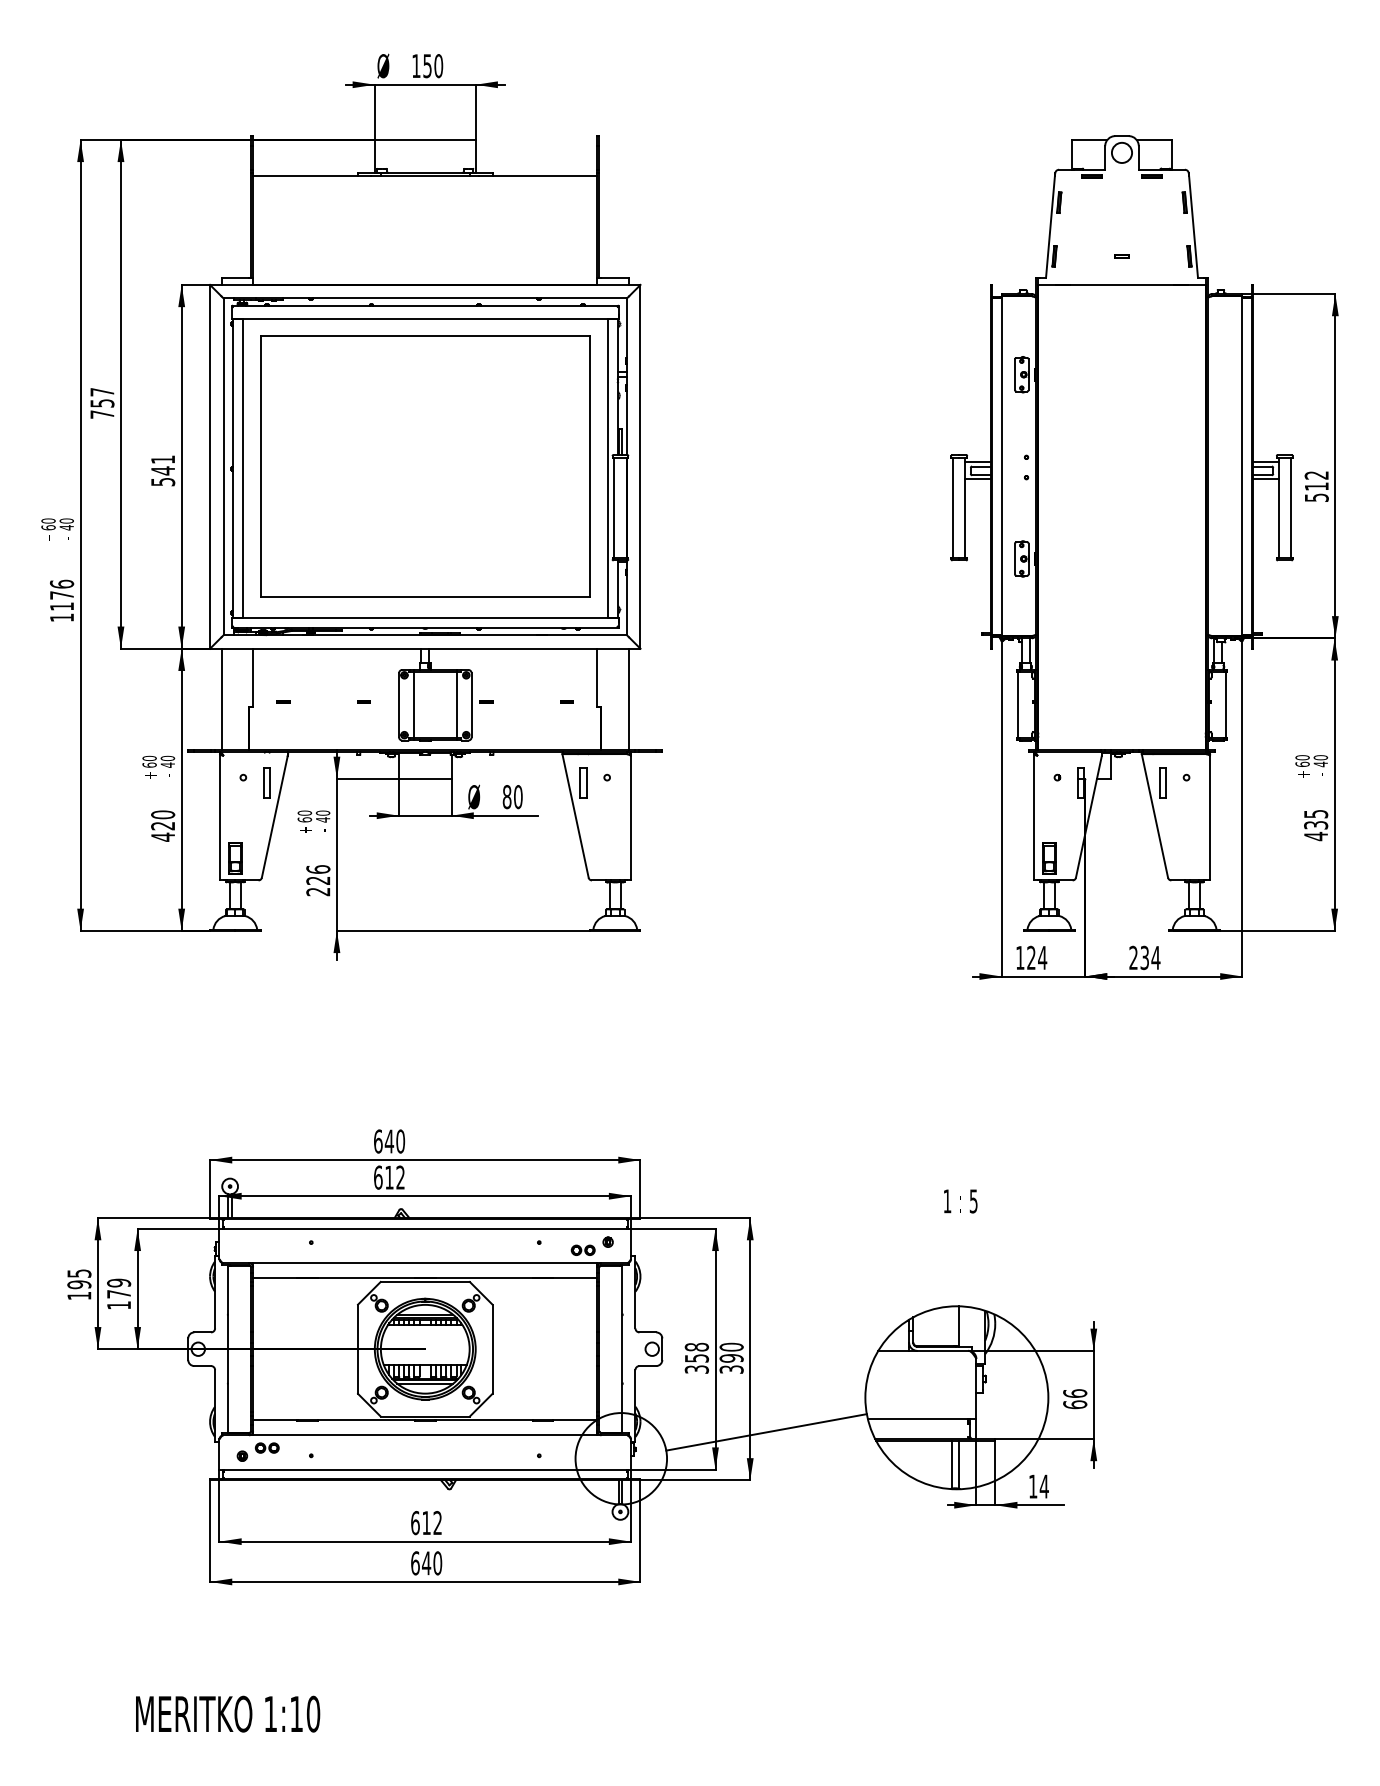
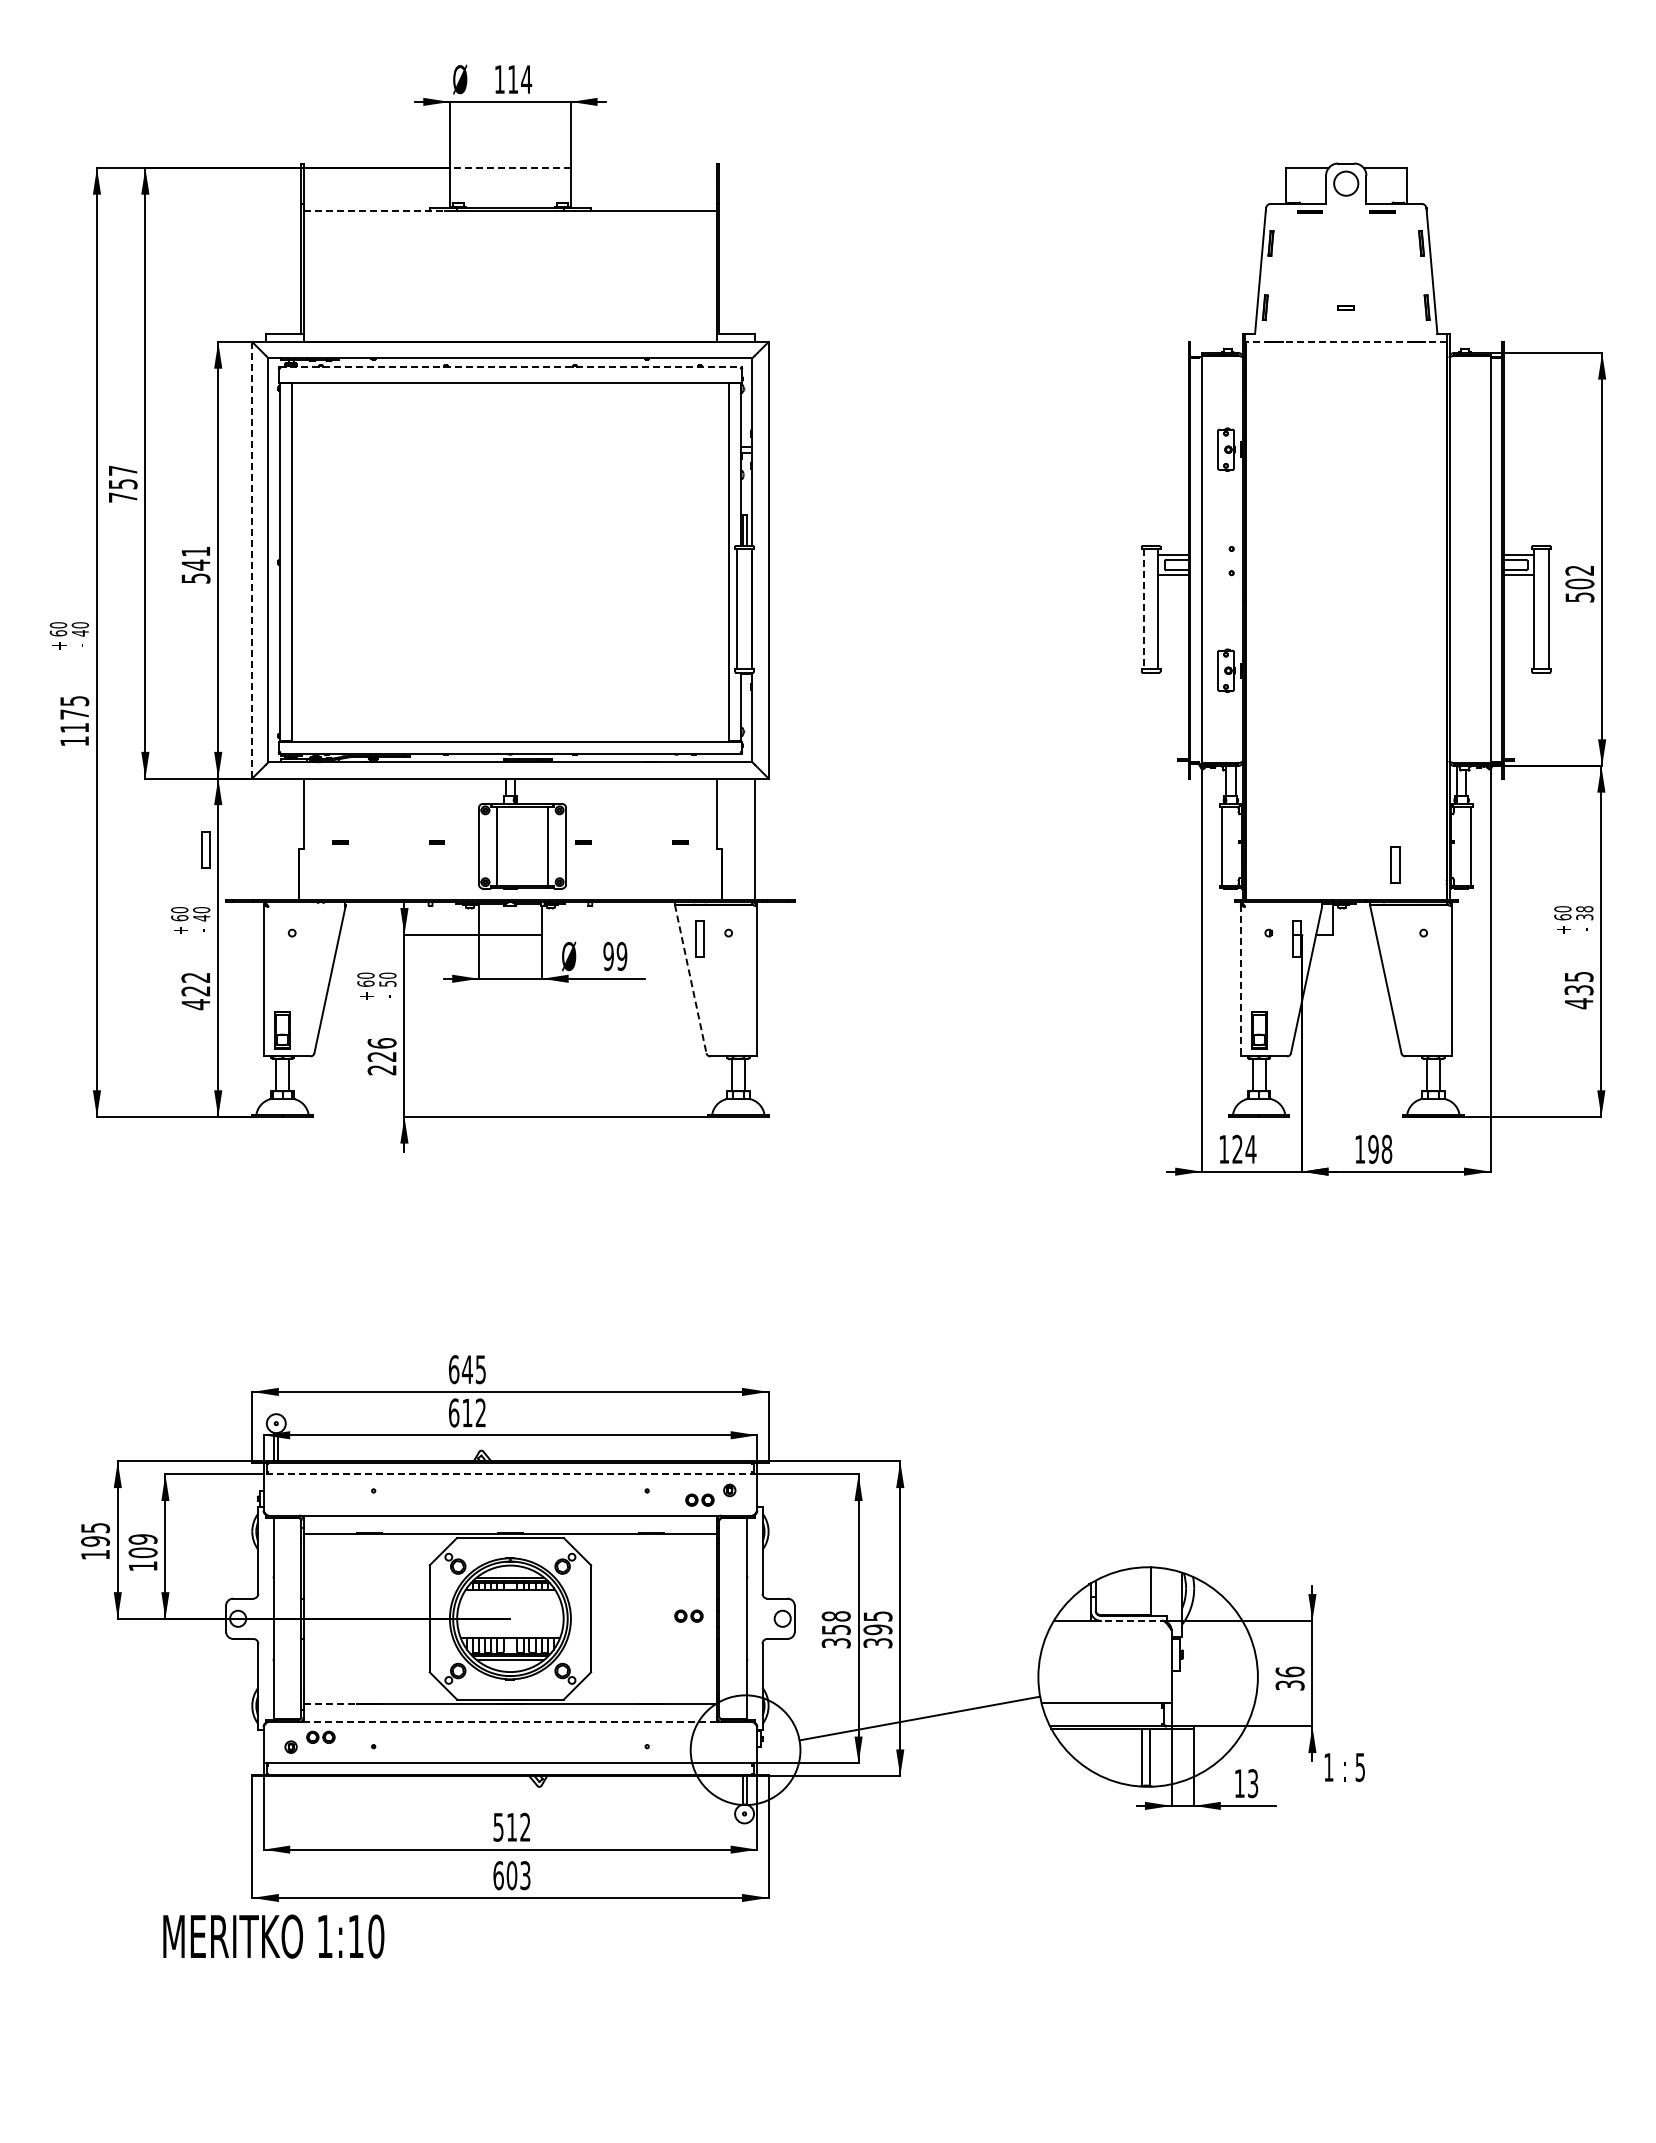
text: (433, 66) -> (520, 79), 150 -> 114
line: (425, 140) -> (510, 168), solid -> dashed
line: (311, 175) -> (374, 210), solid -> dashed
line: (1121, 285) -> (1345, 342), solid -> dashed
line: (425, 305) -> (510, 366), solid -> dashed
part: (425, 466) -> (510, 559), removed
line: (210, 467) -> (252, 560), solid -> dashed
text: (1316, 486) -> (1579, 583), 512 -> 502
line: (953, 507) -> (1143, 609), solid -> dashed
text: (61, 583) -> (74, 700), 1176 -> 1175
line: (221, 698) -> (265, 838), removed
text: (1320, 761) -> (1584, 913), 40 -> 38
part: (266, 782) -> (205, 849), moved
part: (1163, 782) -> (1395, 864), moved
text: (512, 797) -> (615, 956), 80 -> 99
text: (162, 814) -> (195, 977), 420 -> 422
line: (575, 816) -> (690, 979), solid -> dashed
line: (1033, 817) -> (1240, 980), solid -> dashed
text: (322, 819) -> (387, 983), 40 -> 50
text: (1144, 957) -> (1373, 1148), 234 -> 198
text: (400, 1141) -> (480, 1369), 640 -> 645
text: (960, 1201) -> (1344, 1767), moved
line: (425, 1228) -> (510, 1474), solid -> dashed
text: (118, 1293) -> (142, 1552), 179 -> 109
part: (573, 1346) -> (688, 1615), added
text: (731, 1347) -> (877, 1616), 390 -> 395
line: (944, 1350) -> (1133, 1620), solid -> dashed
text: (1074, 1404) -> (1289, 1685), 66 -> 36
line: (275, 1419) -> (330, 1703), solid -> dashed
line: (425, 1435) -> (510, 1722), solid -> dashed
text: (1043, 1486) -> (1252, 1783), 14 -> 13
text: (415, 1522) -> (498, 1826), 612 -> 512
text: (432, 1563) -> (518, 1875), 640 -> 603
text: (227, 1714) -> (273, 1936), moved

